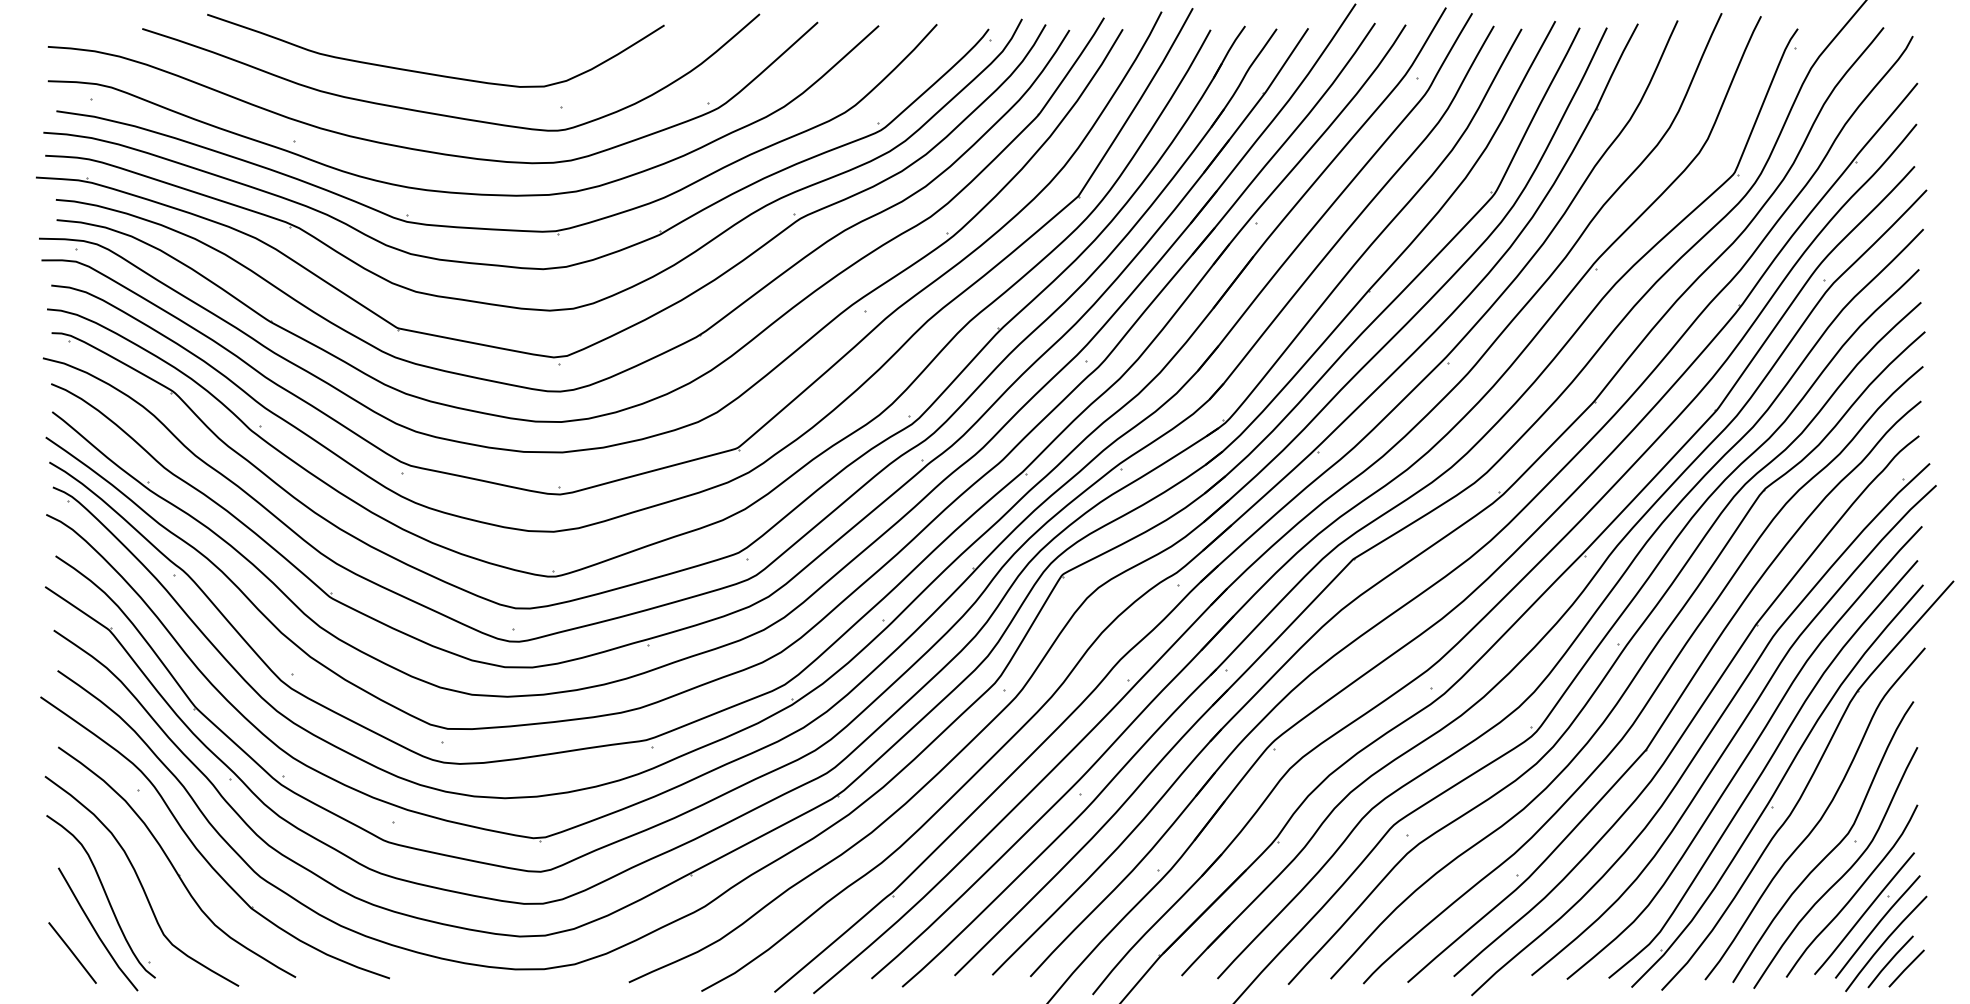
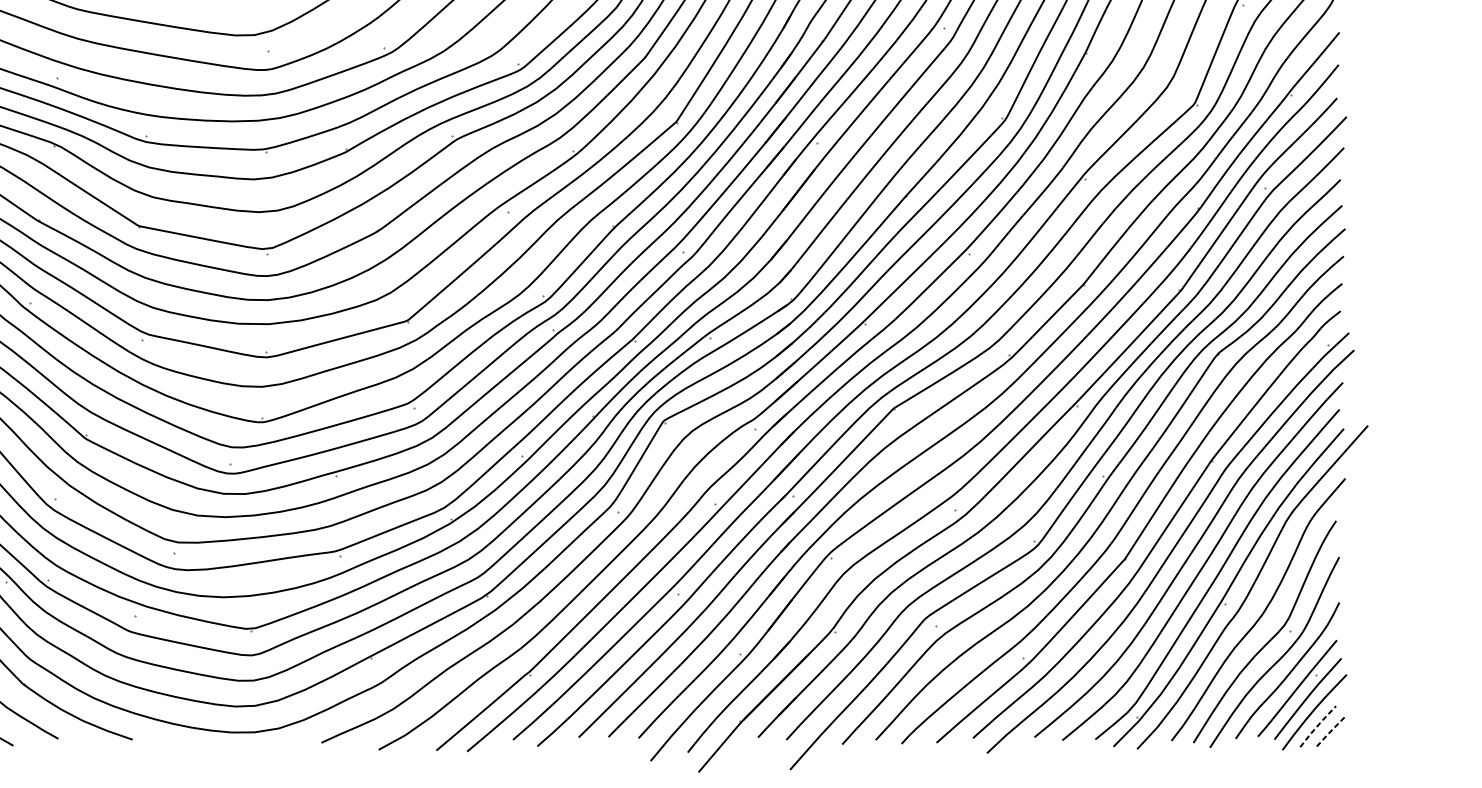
line: (1889, 961) -> (1317, 726), solid -> dashed
line: (1906, 968) -> (1330, 731), solid -> dashed

